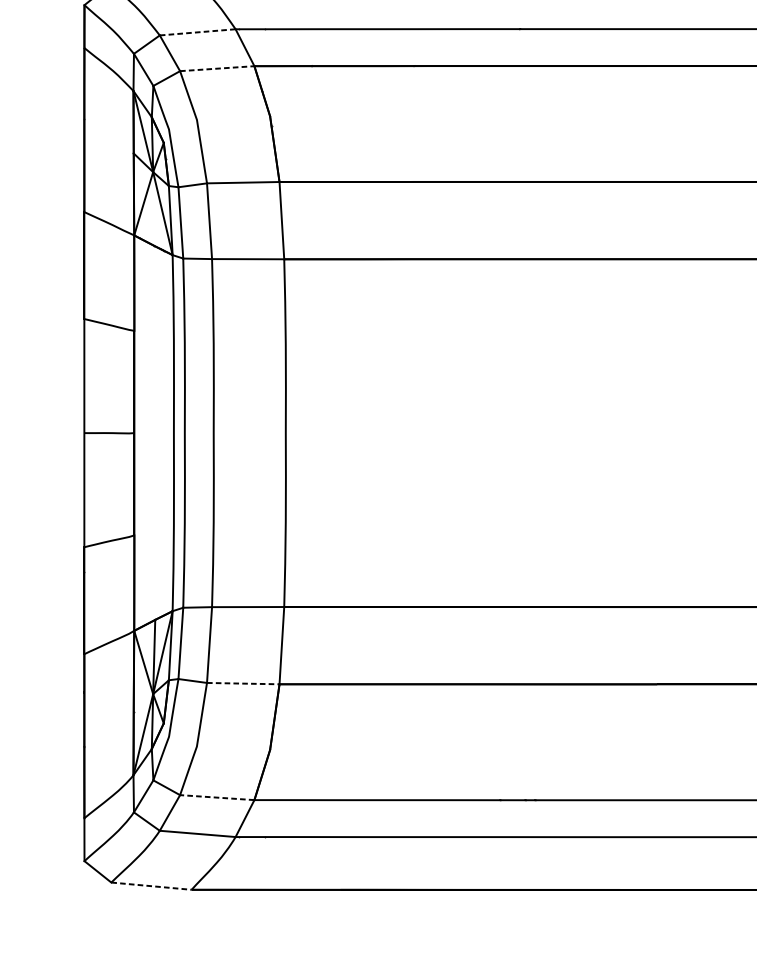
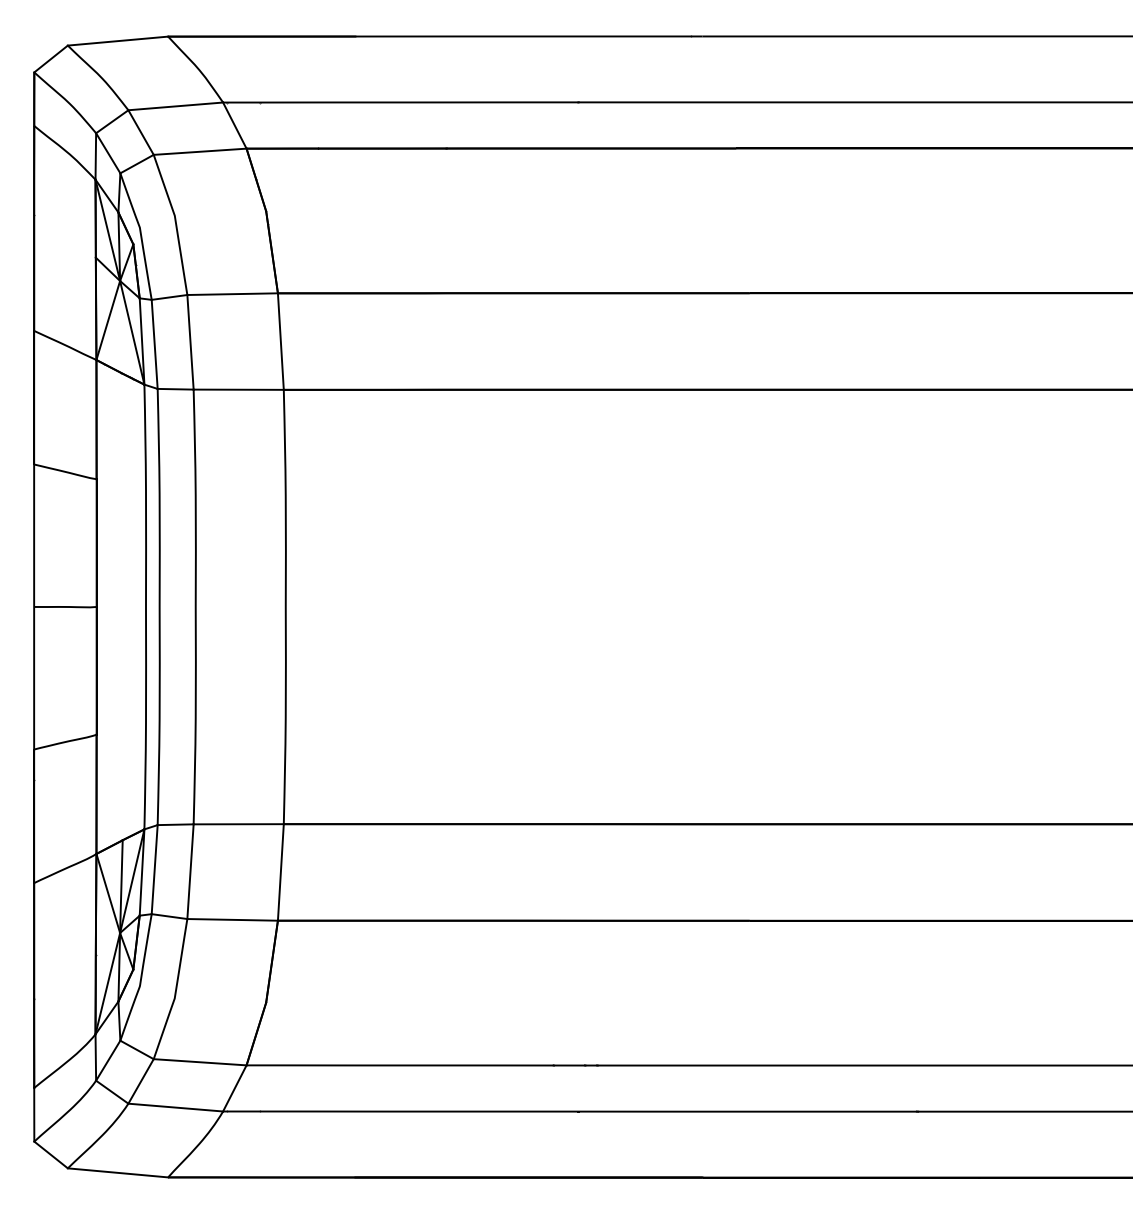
line: (197, 32) -> (175, 106), dashed -> solid
line: (217, 68) -> (200, 151), dashed -> solid
line: (243, 683) -> (233, 919), dashed -> solid
line: (217, 797) -> (200, 1062), dashed -> solid
line: (151, 885) -> (118, 1172), dashed -> solid

